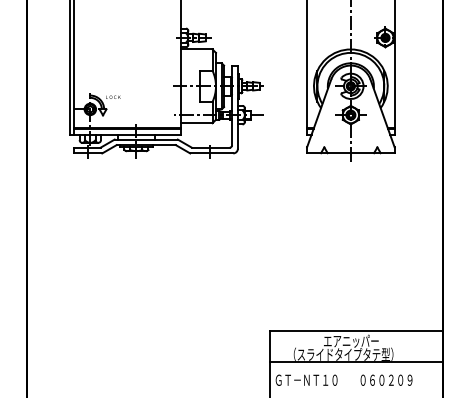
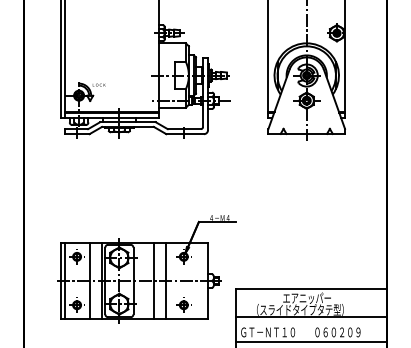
part: (167, 307) -> (146, 268), added
line: (355, 391) -> (310, 342), added

